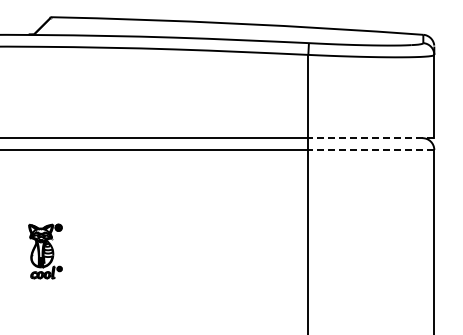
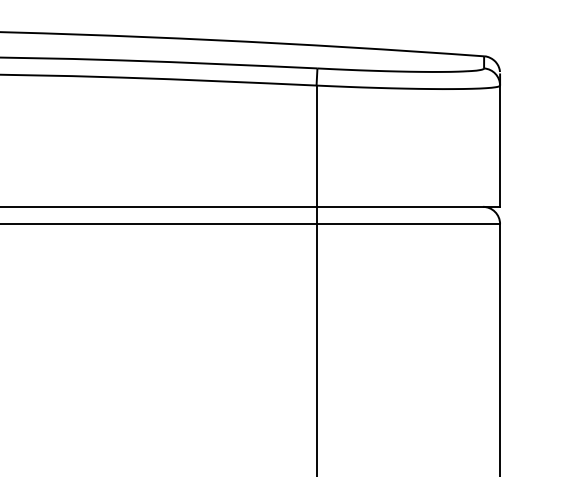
line: (371, 138) -> (408, 207), dashed -> solid
line: (371, 149) -> (408, 223), dashed -> solid

